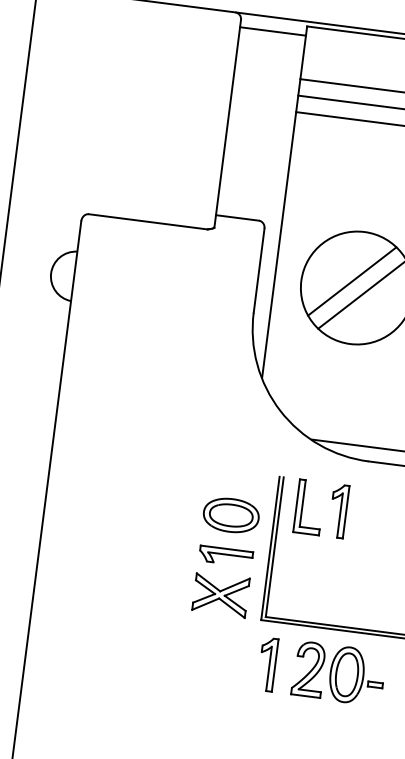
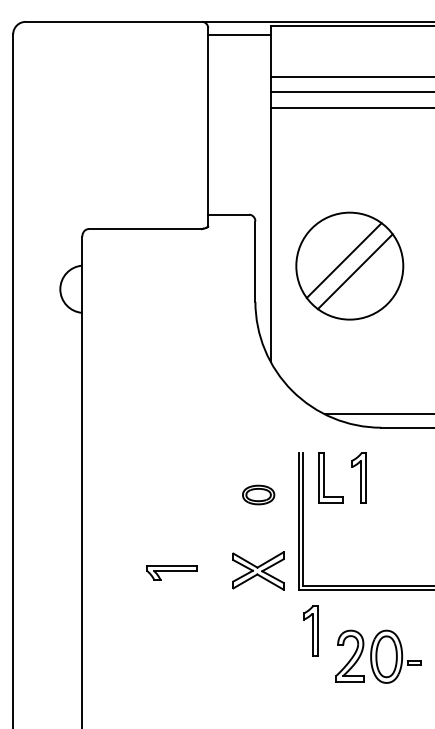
part: (231, 514) -> (258, 494), size x0.6
part: (225, 555) -> (171, 572), moved
part: (338, 673) -> (378, 656), moved

